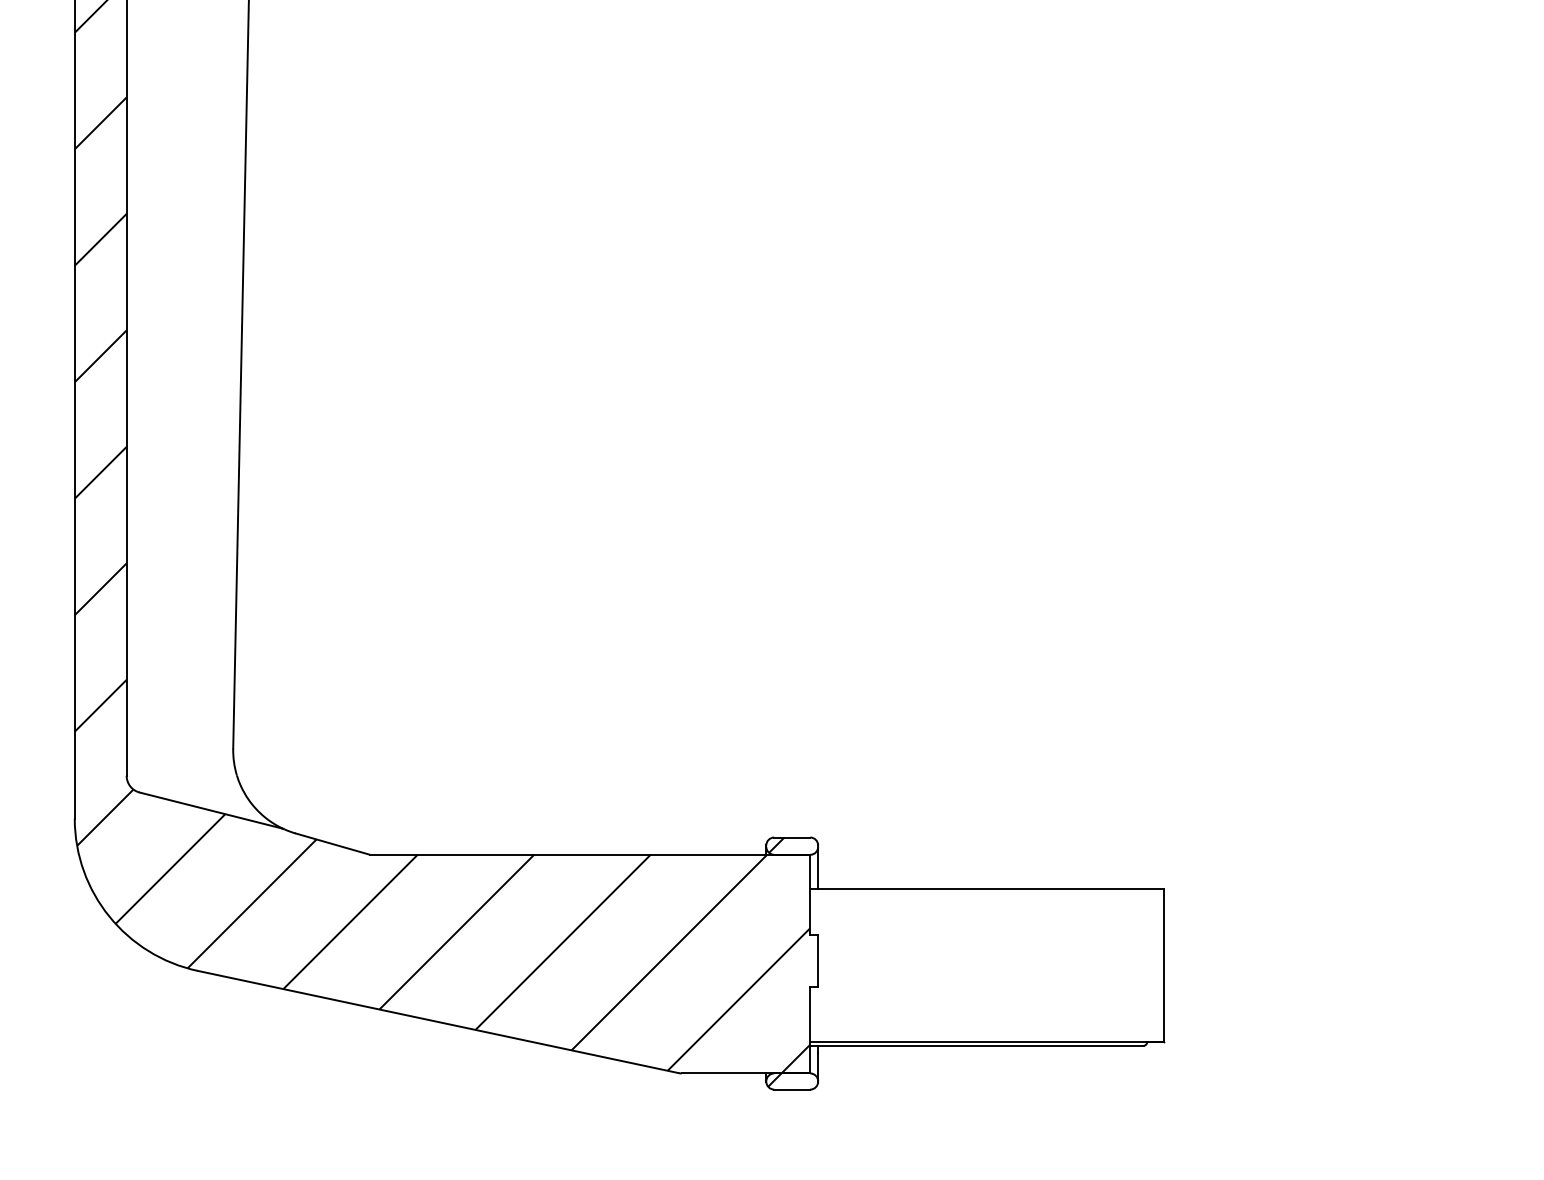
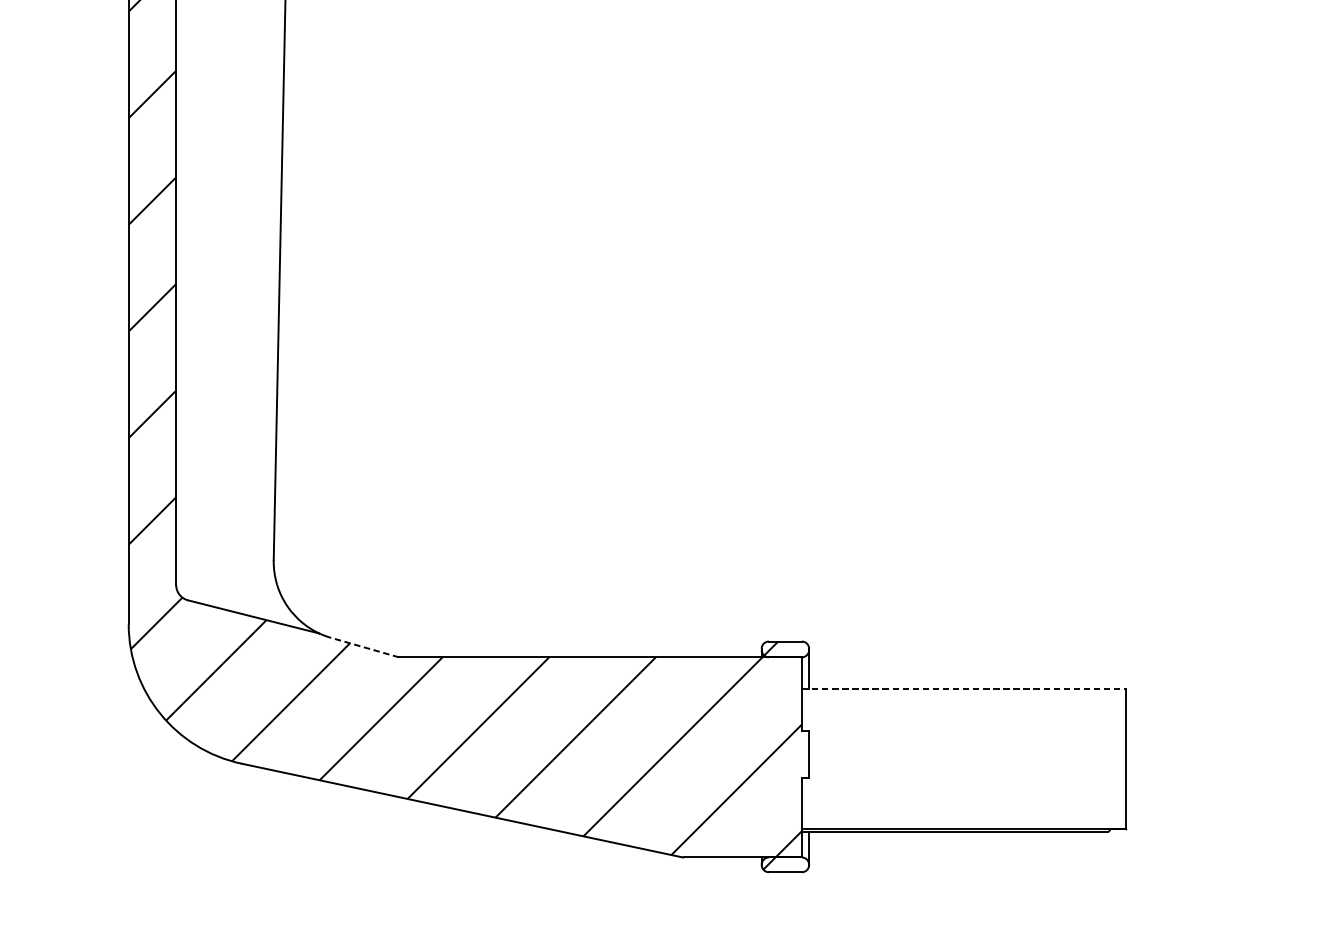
line: (333, 844) -> (365, 647), solid -> dashed
line: (987, 889) -> (964, 689), solid -> dashed

